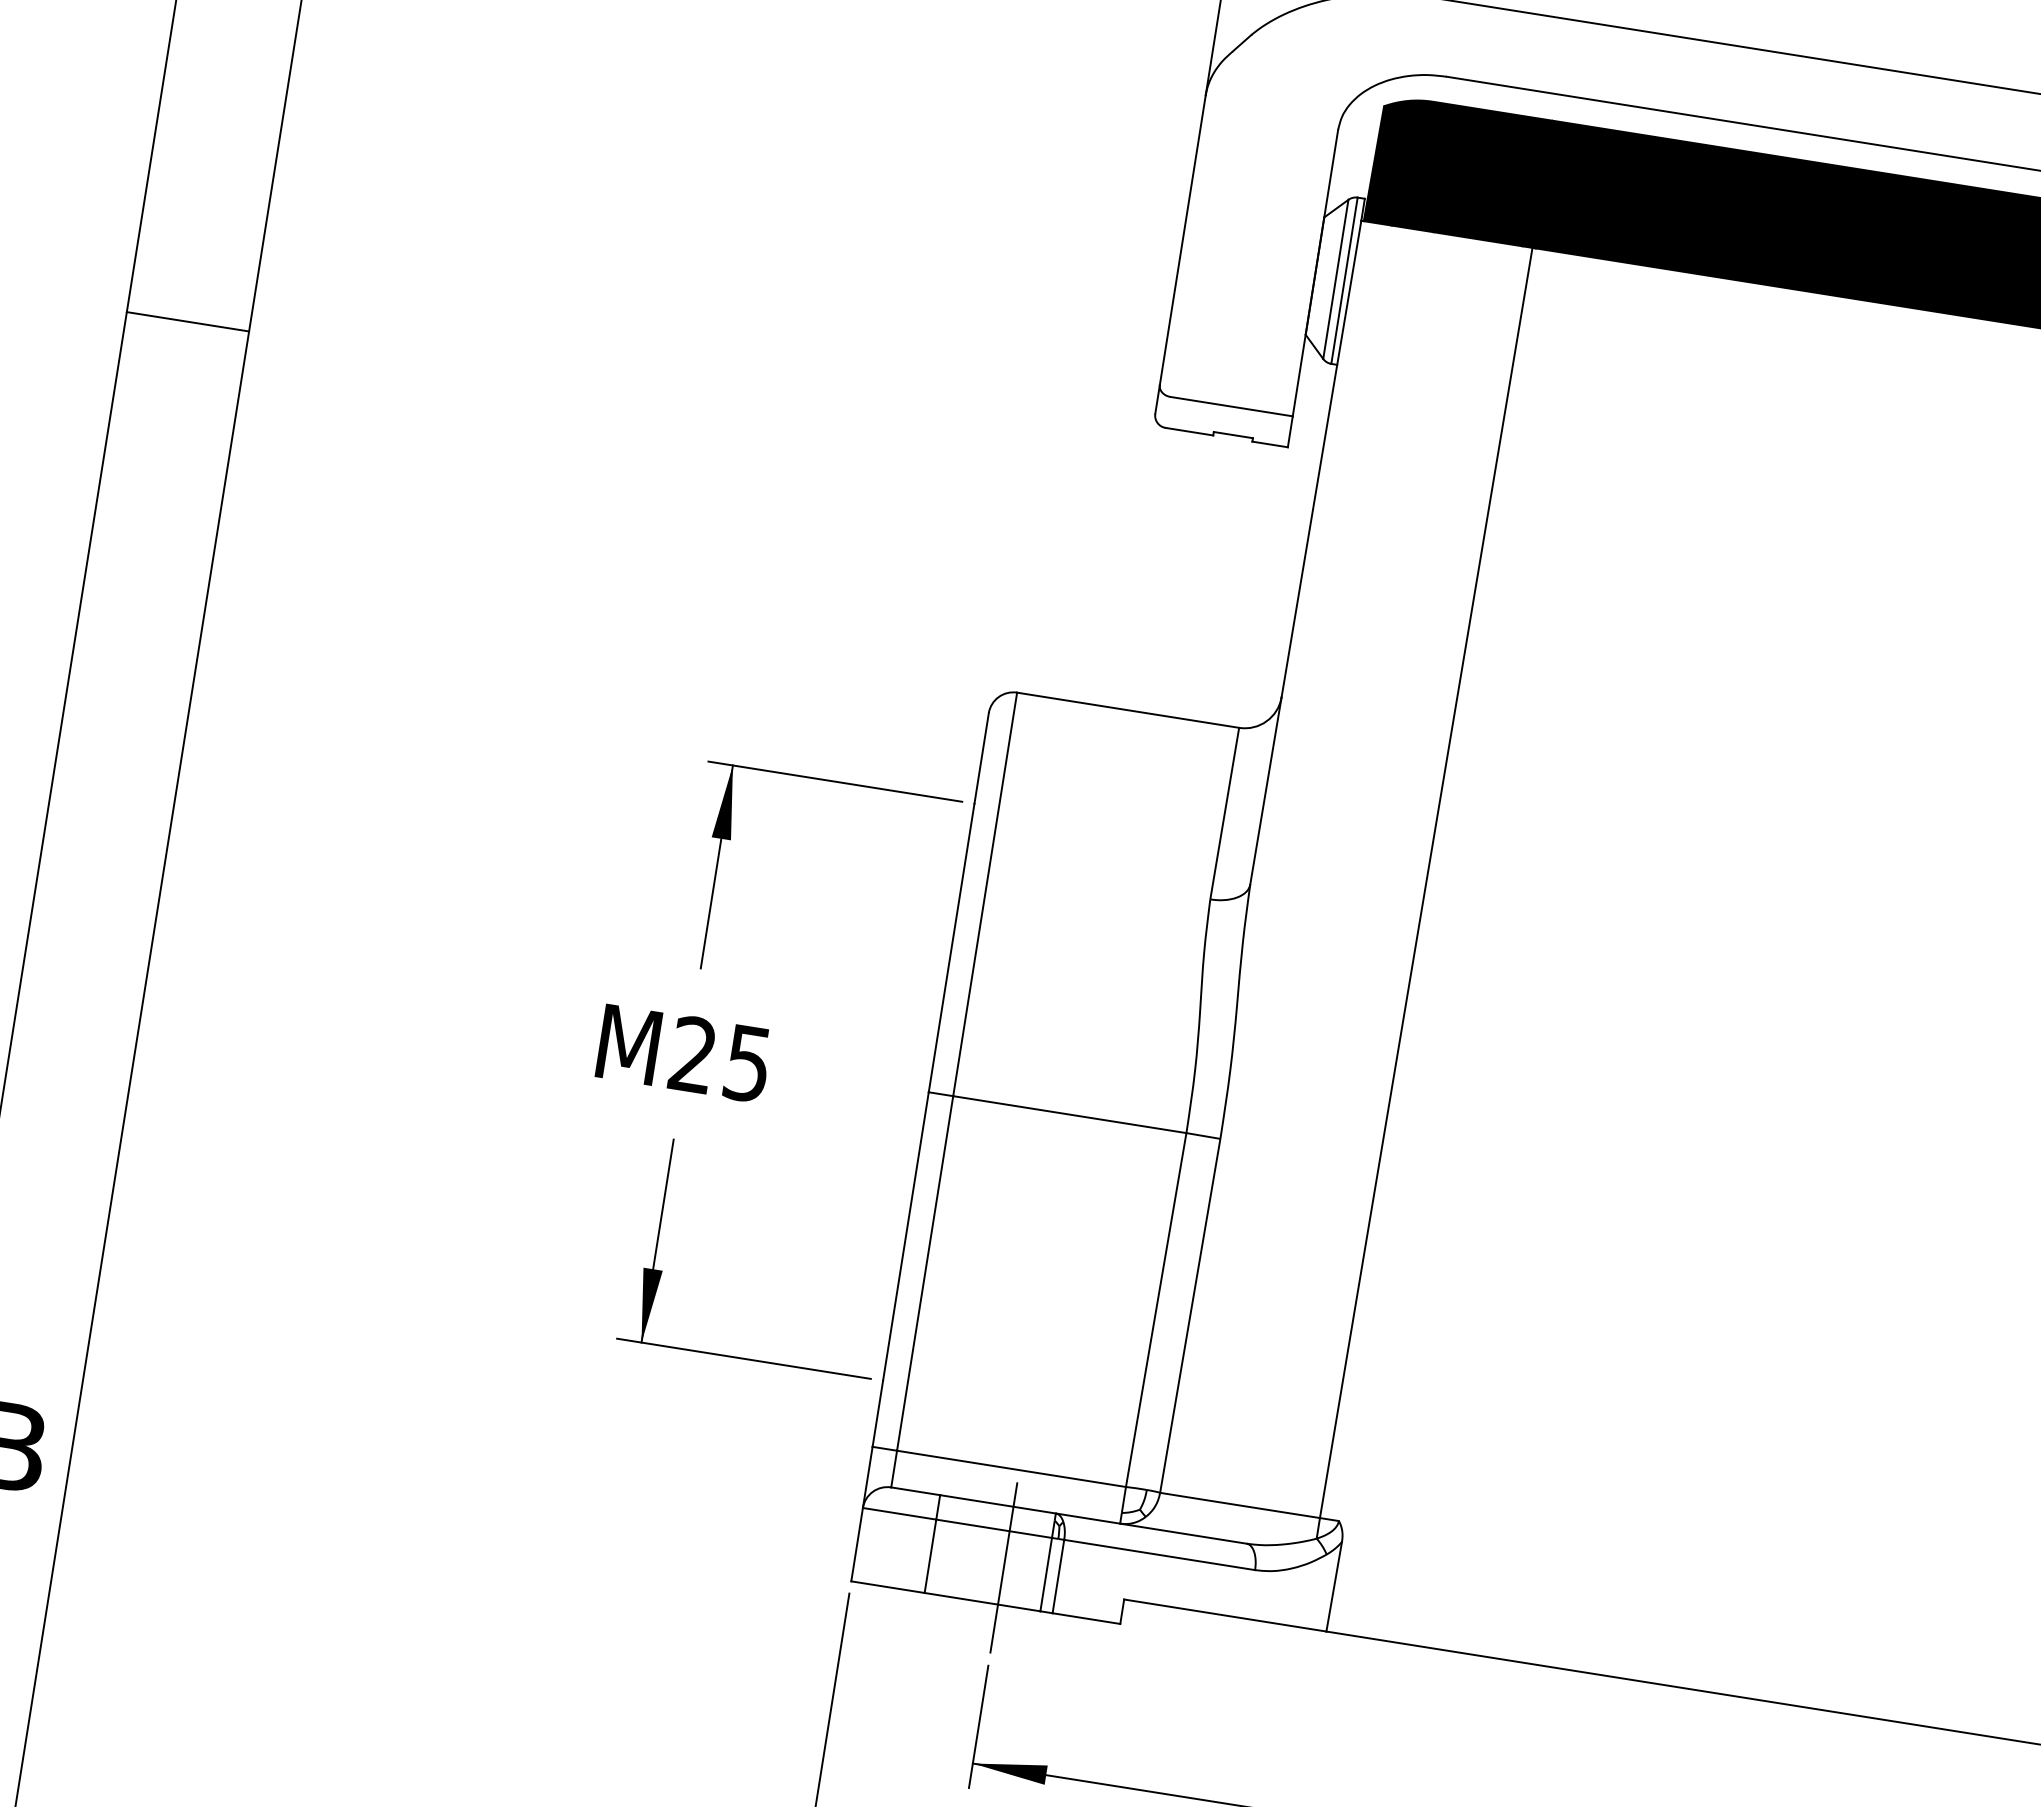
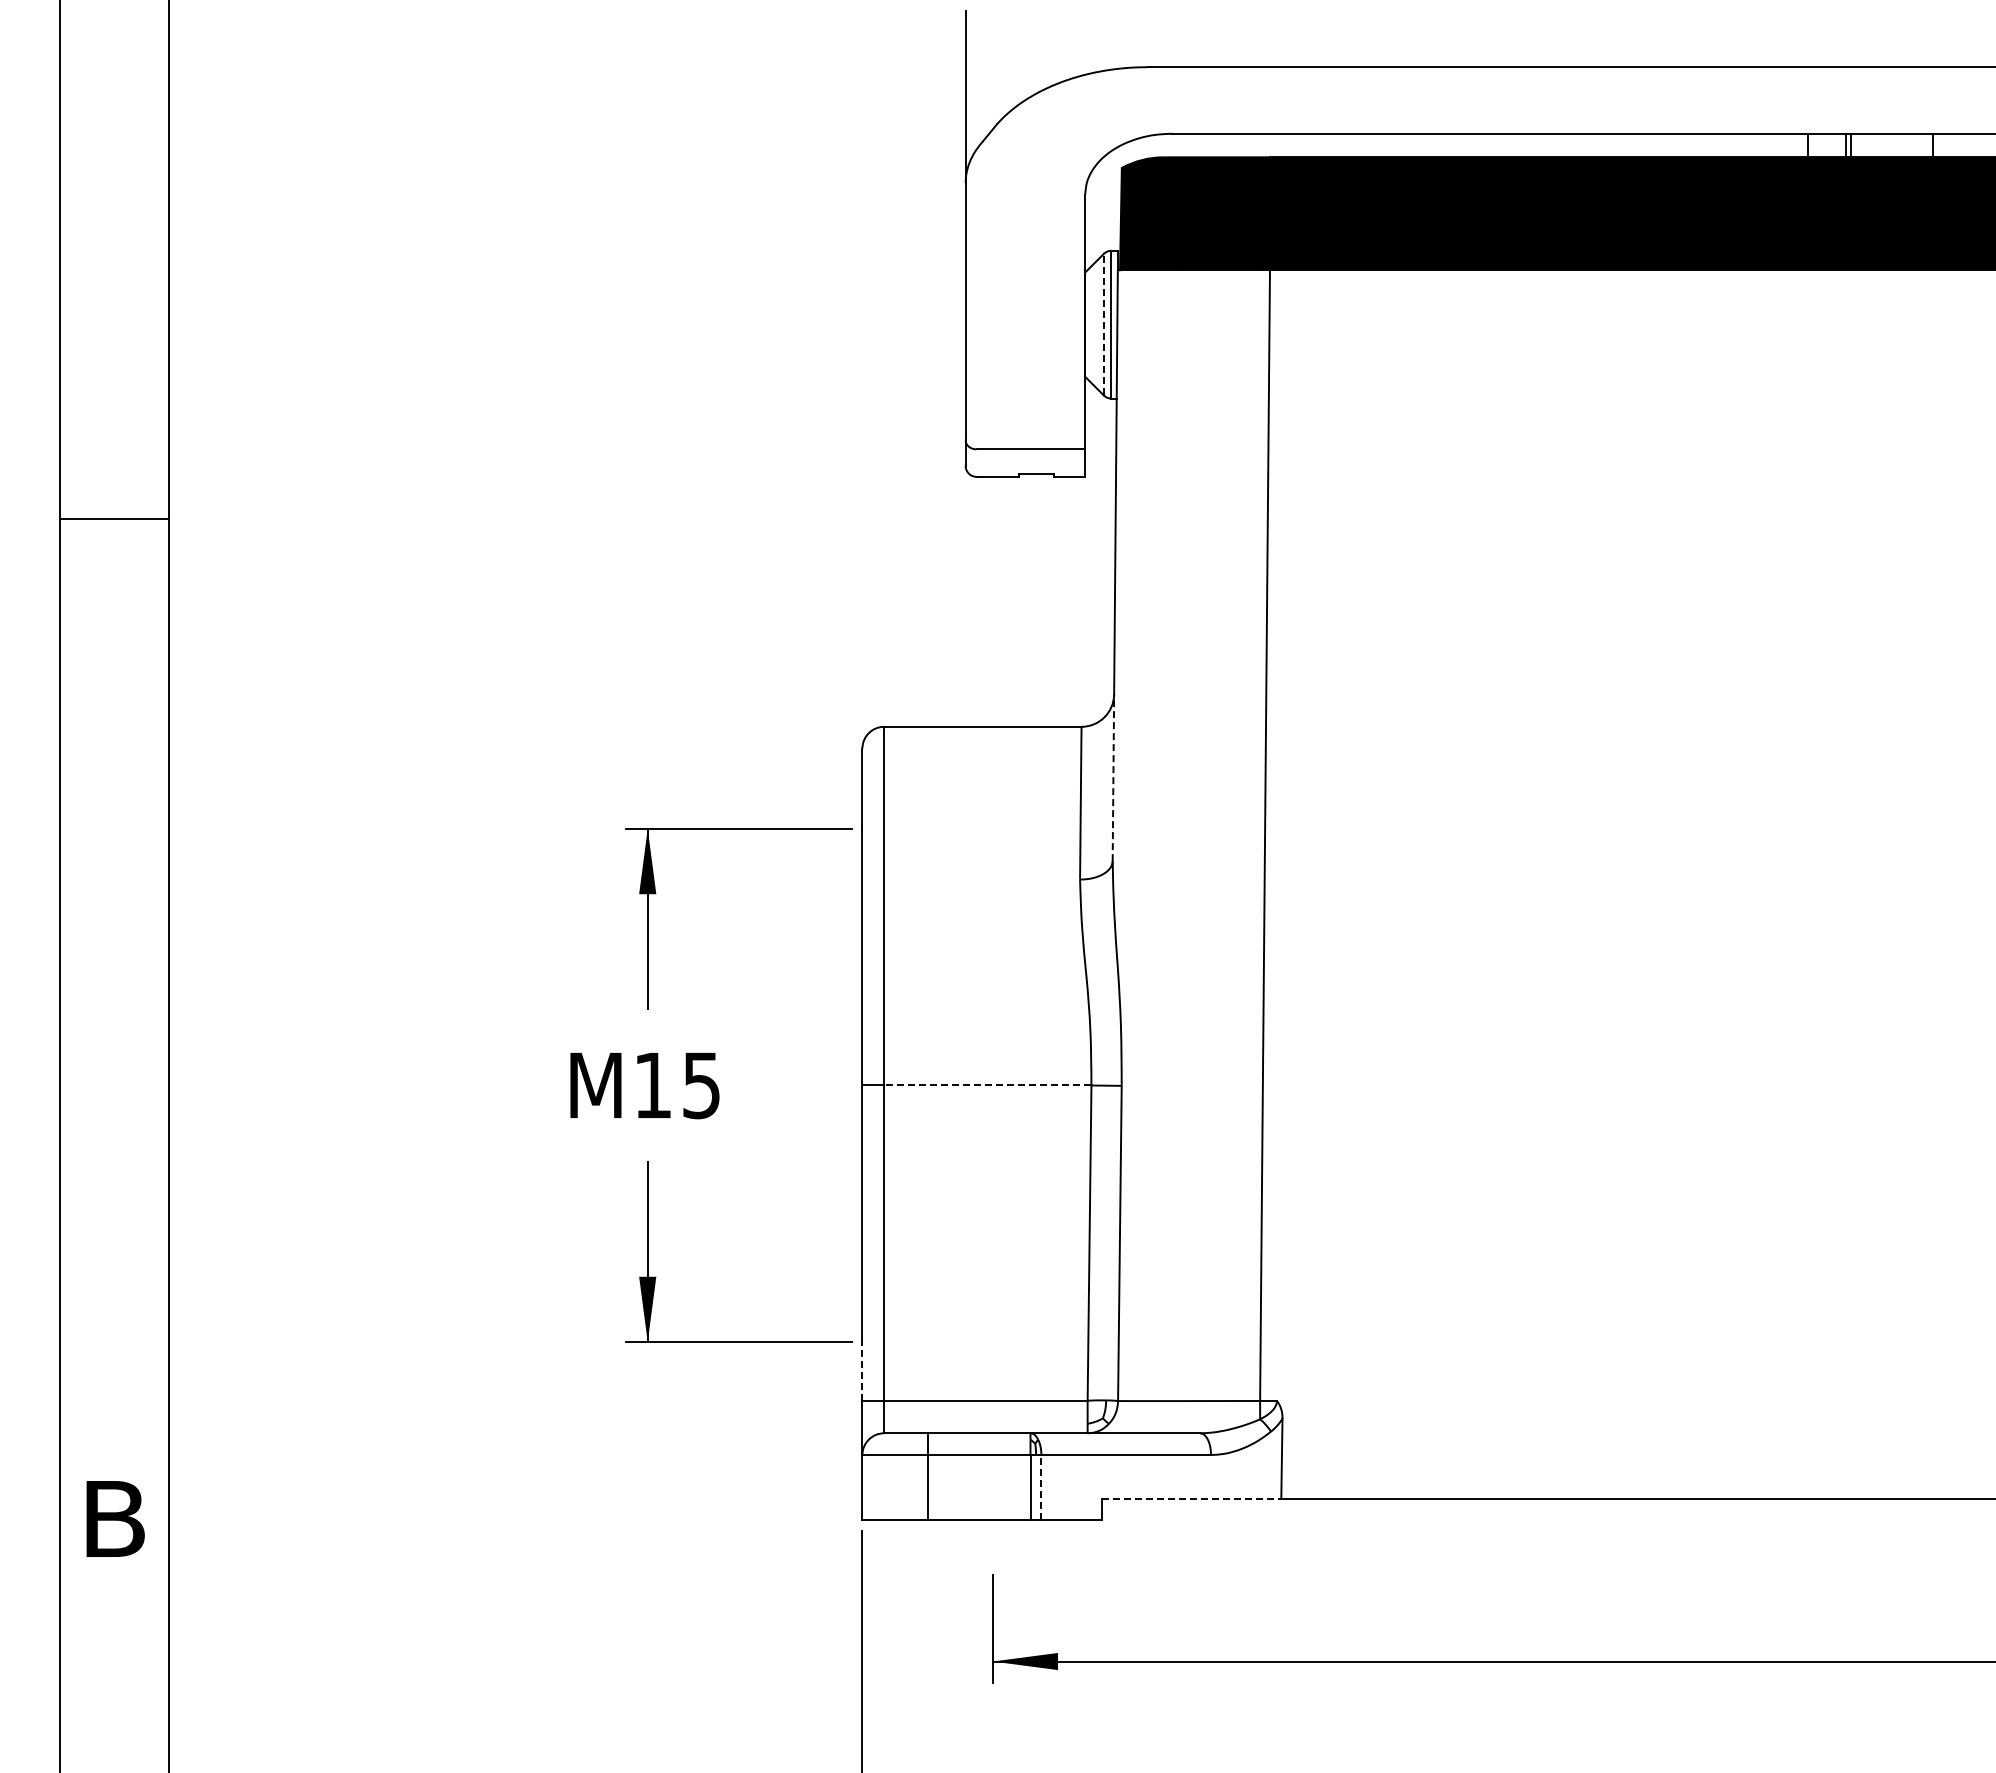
line: (1335, 279) -> (1103, 324), solid -> dashed
line: (1266, 790) -> (1113, 777), solid -> dashed
text: (692, 1053) -> (652, 1084), M25 -> M15
line: (1069, 1114) -> (987, 1085), solid -> dashed
line: (878, 1412) -> (862, 1370), solid -> dashed
line: (1005, 1555) -> (992, 1476), removed
line: (1058, 1576) -> (1041, 1487), solid -> dashed
line: (1225, 1615) -> (1191, 1498), solid -> dashed

